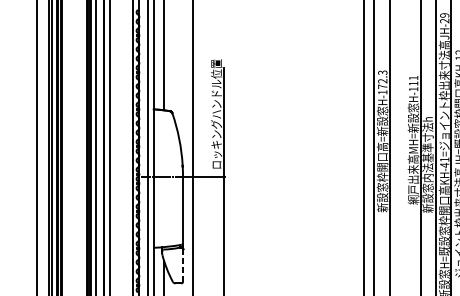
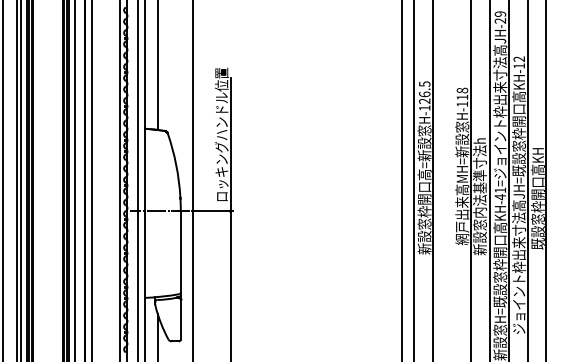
text: (413, 77) -> (462, 90), H-111 -> H-118
text: (382, 79) -> (424, 92), H-172.3 -> H-126.5
line: (182, 264) -> (180, 318), dashed -> solid

